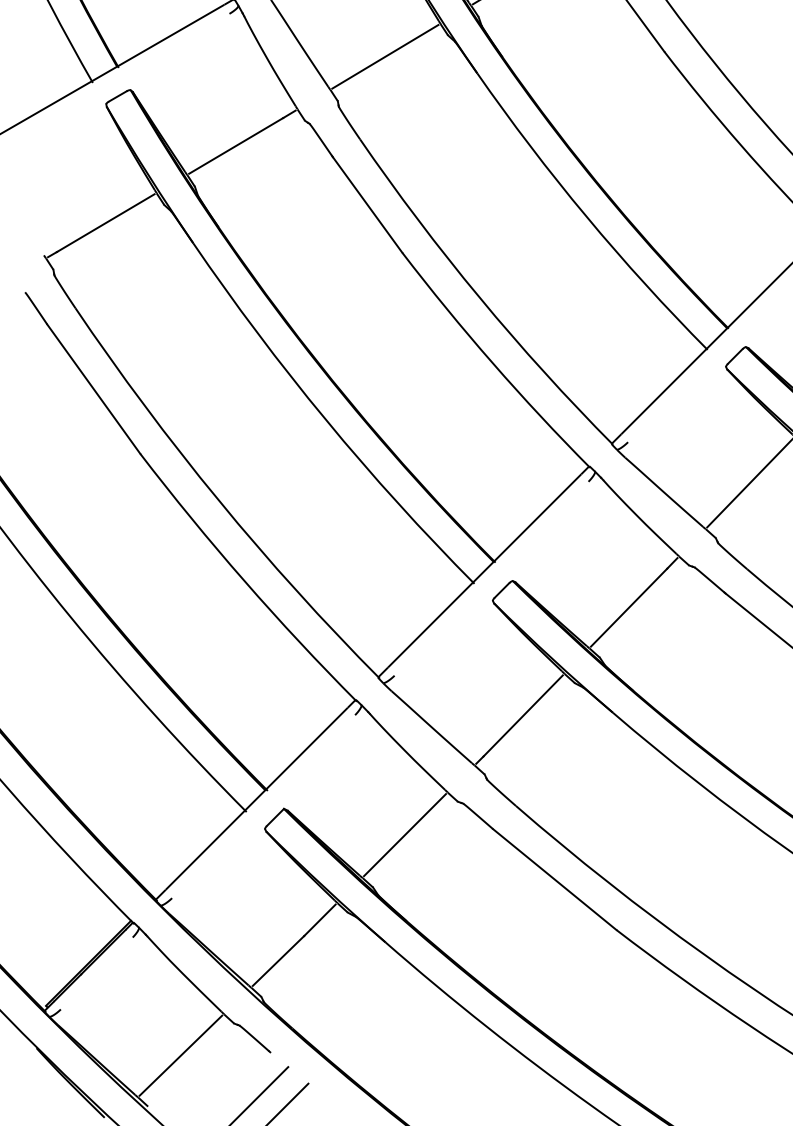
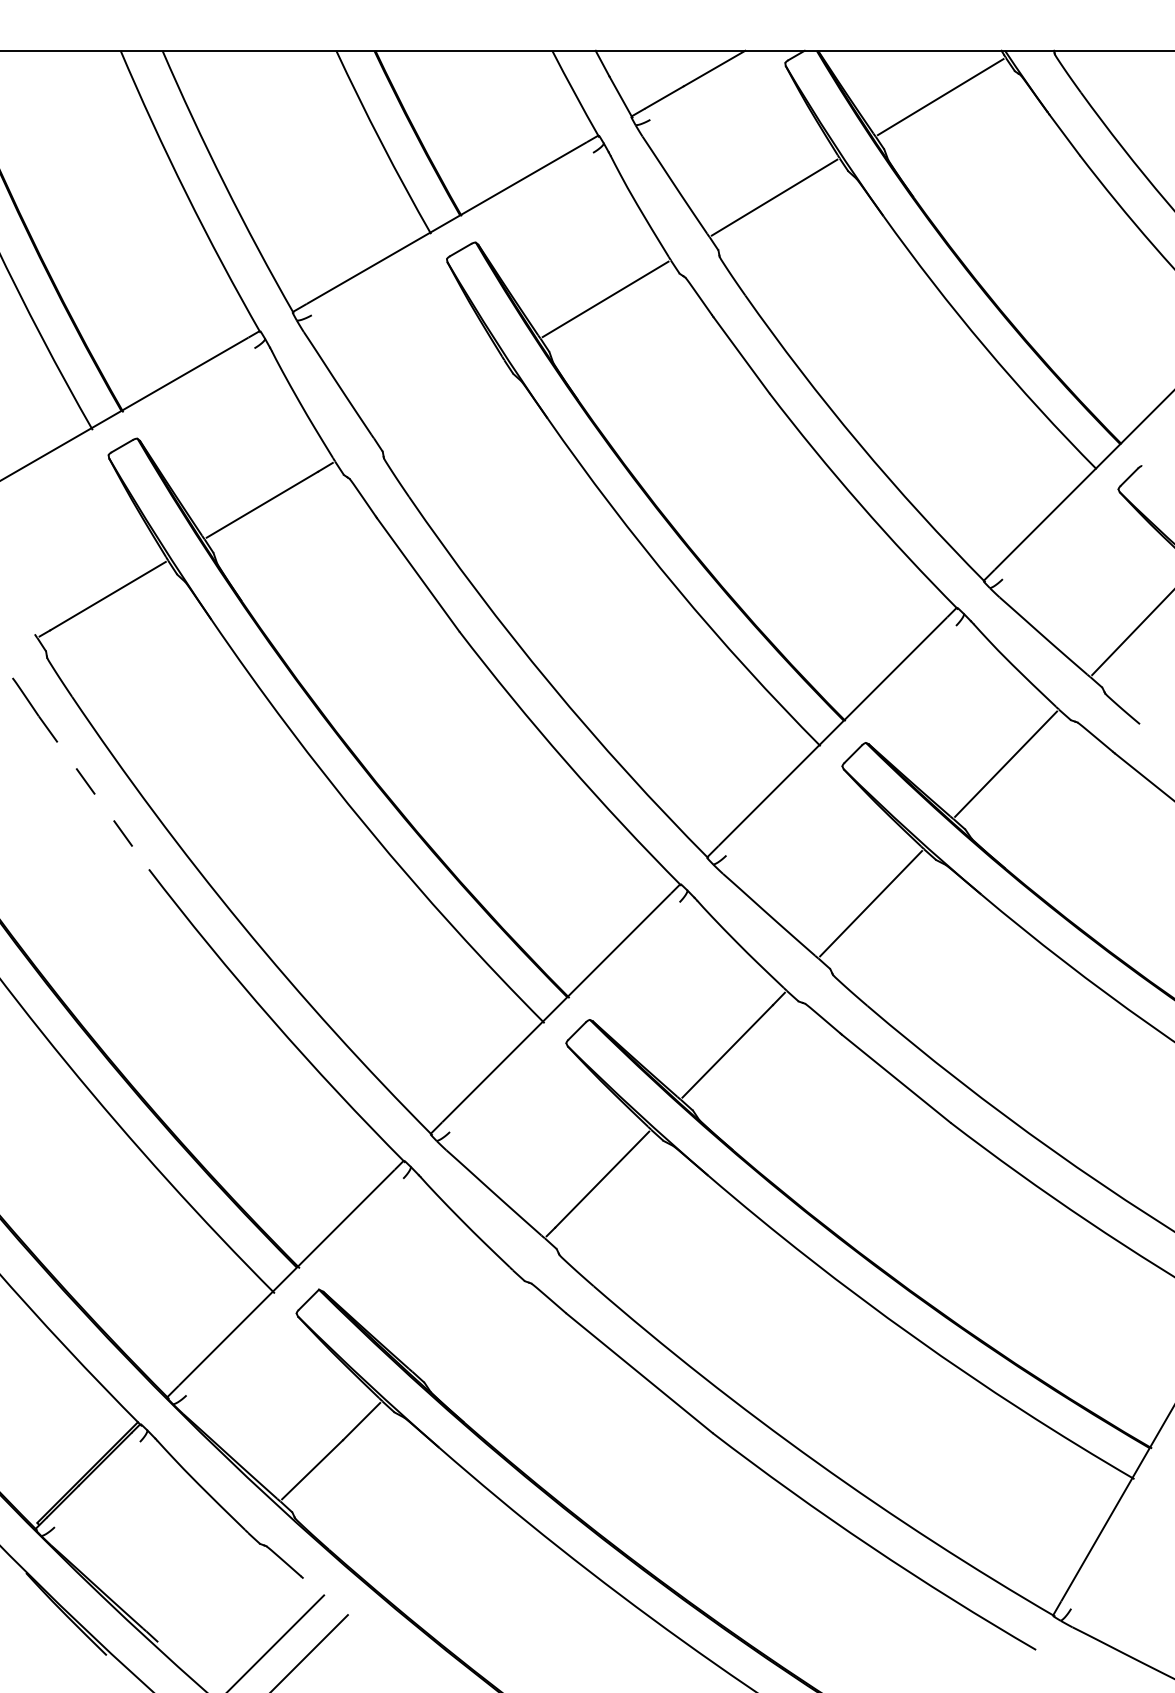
line: (384, 56) -> (438, 398), removed
line: (94, 389) -> (94, 793), solid -> dashed
line: (404, 834) -> (461, 1320), removed
line: (180, 1055) -> (196, 1581), removed

